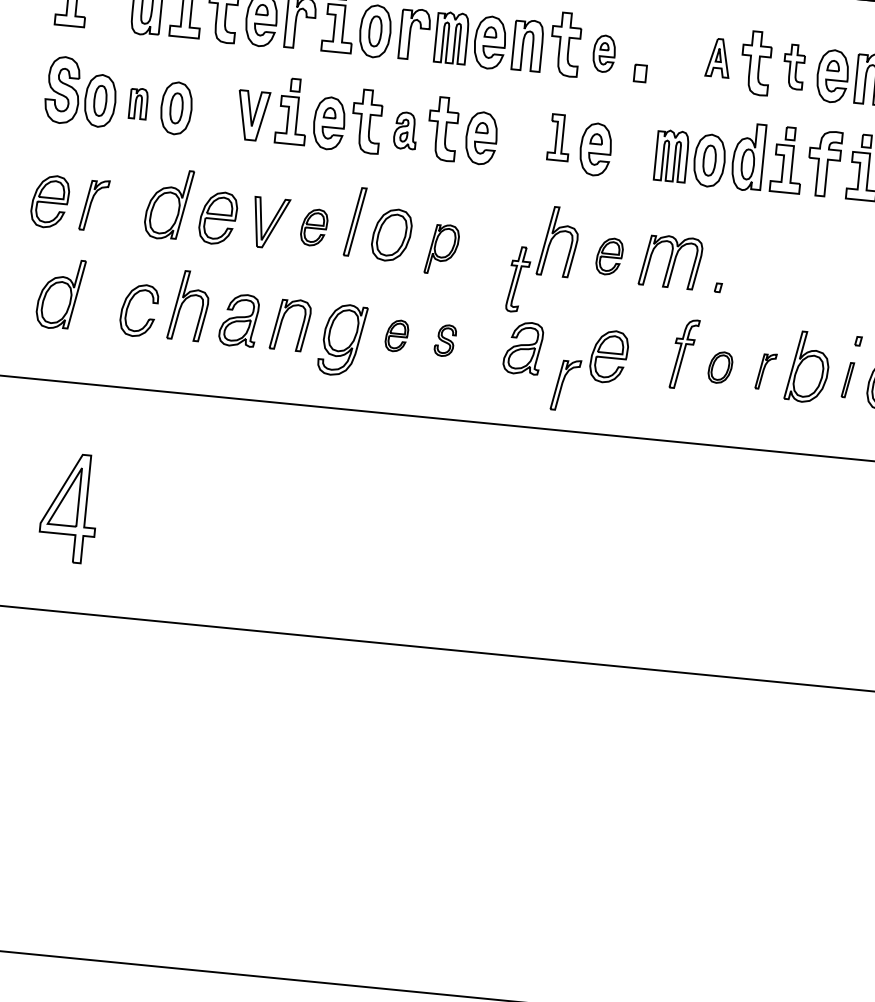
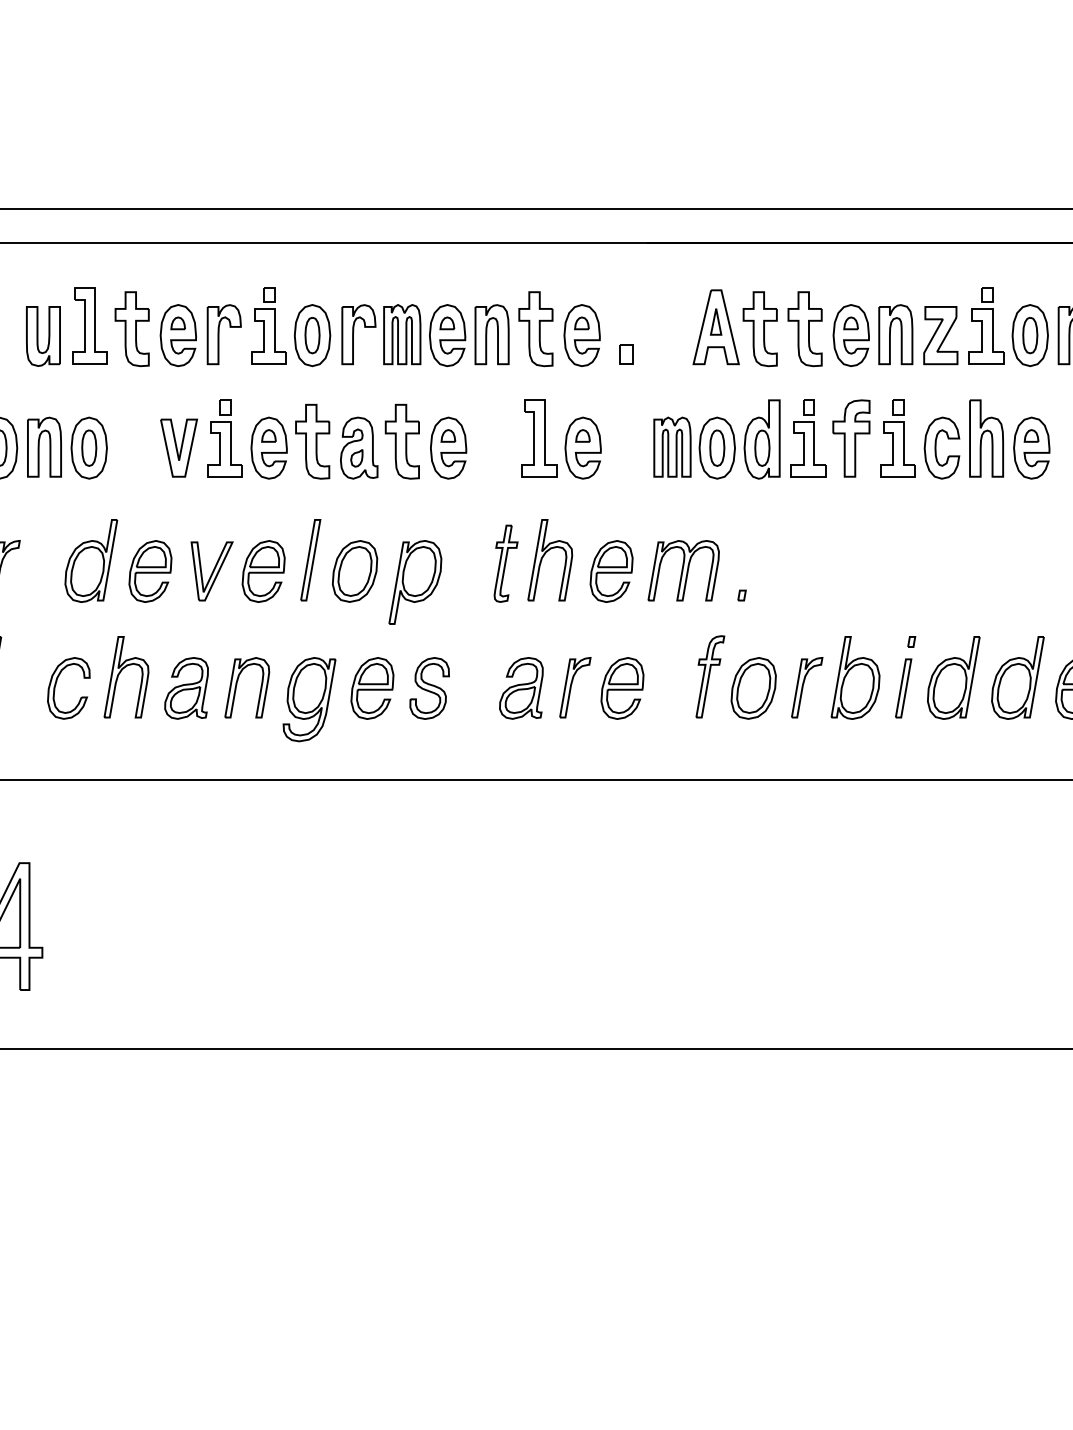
part: (603, 53) -> (581, 335), size x1.43
part: (718, 58) -> (715, 327), size x1.67
part: (793, 67) -> (804, 329), size x1.43
part: (138, 103) -> (44, 446), size x1.67
part: (405, 130) -> (359, 447), size x1.43
part: (559, 137) -> (539, 438), size x1.43
part: (314, 227) -> (263, 571), size x1.43
part: (442, 249) -> (415, 582), size x1.43
part: (609, 256) -> (611, 571), size x1.43
part: (518, 279) -> (505, 563), moved
part: (396, 335) -> (372, 688), size x1.67
part: (445, 340) -> (429, 688), size x1.67
part: (720, 367) -> (753, 688), size x1.67
part: (766, 371) -> (807, 687), size x1.43
part: (847, 380) -> (903, 688), size x1.43
part: (566, 385) -> (575, 687), moved

